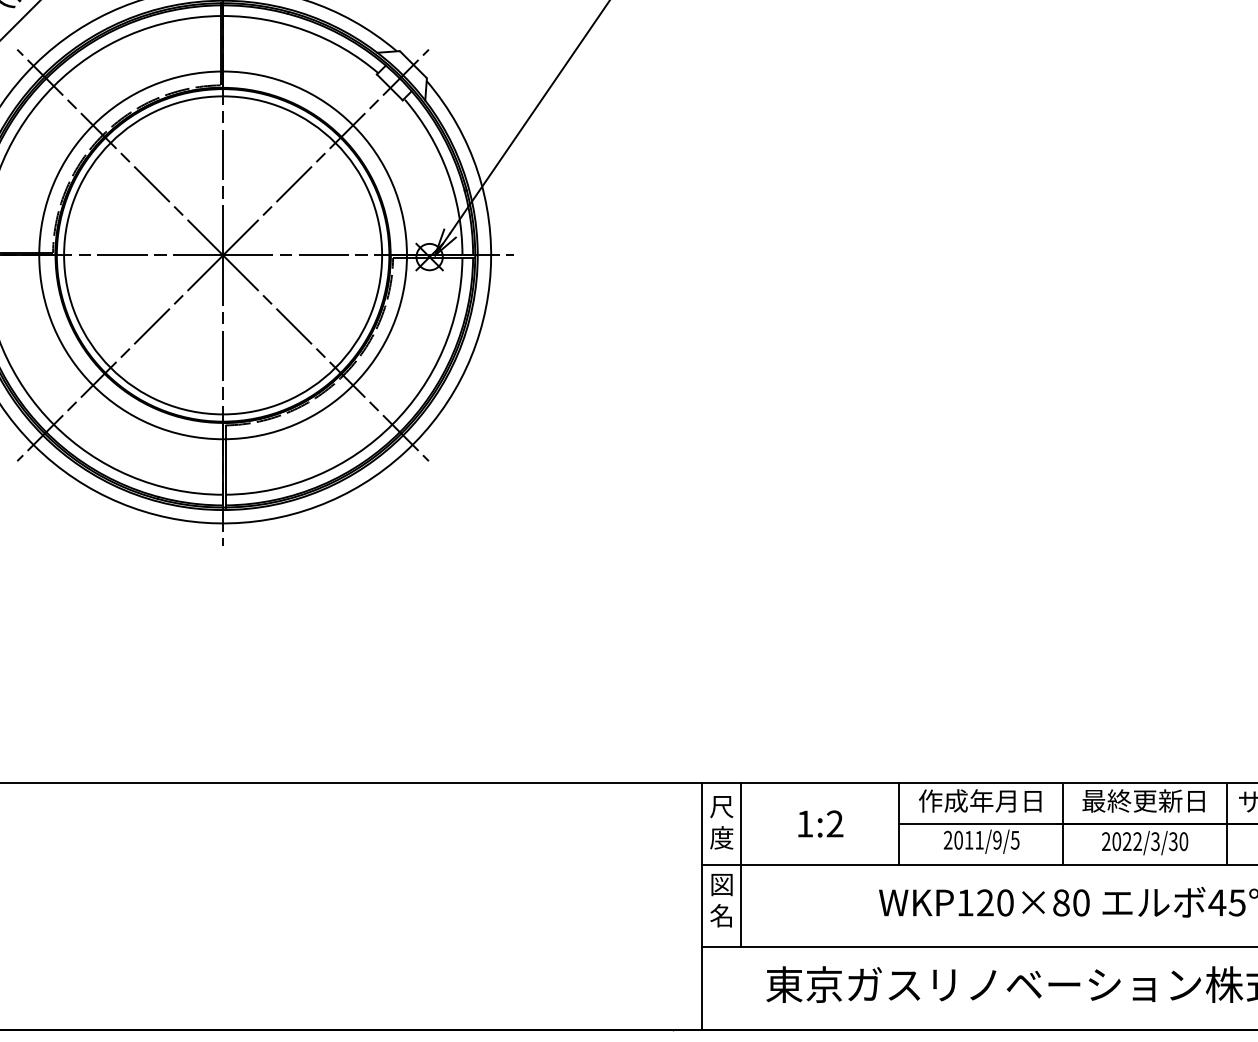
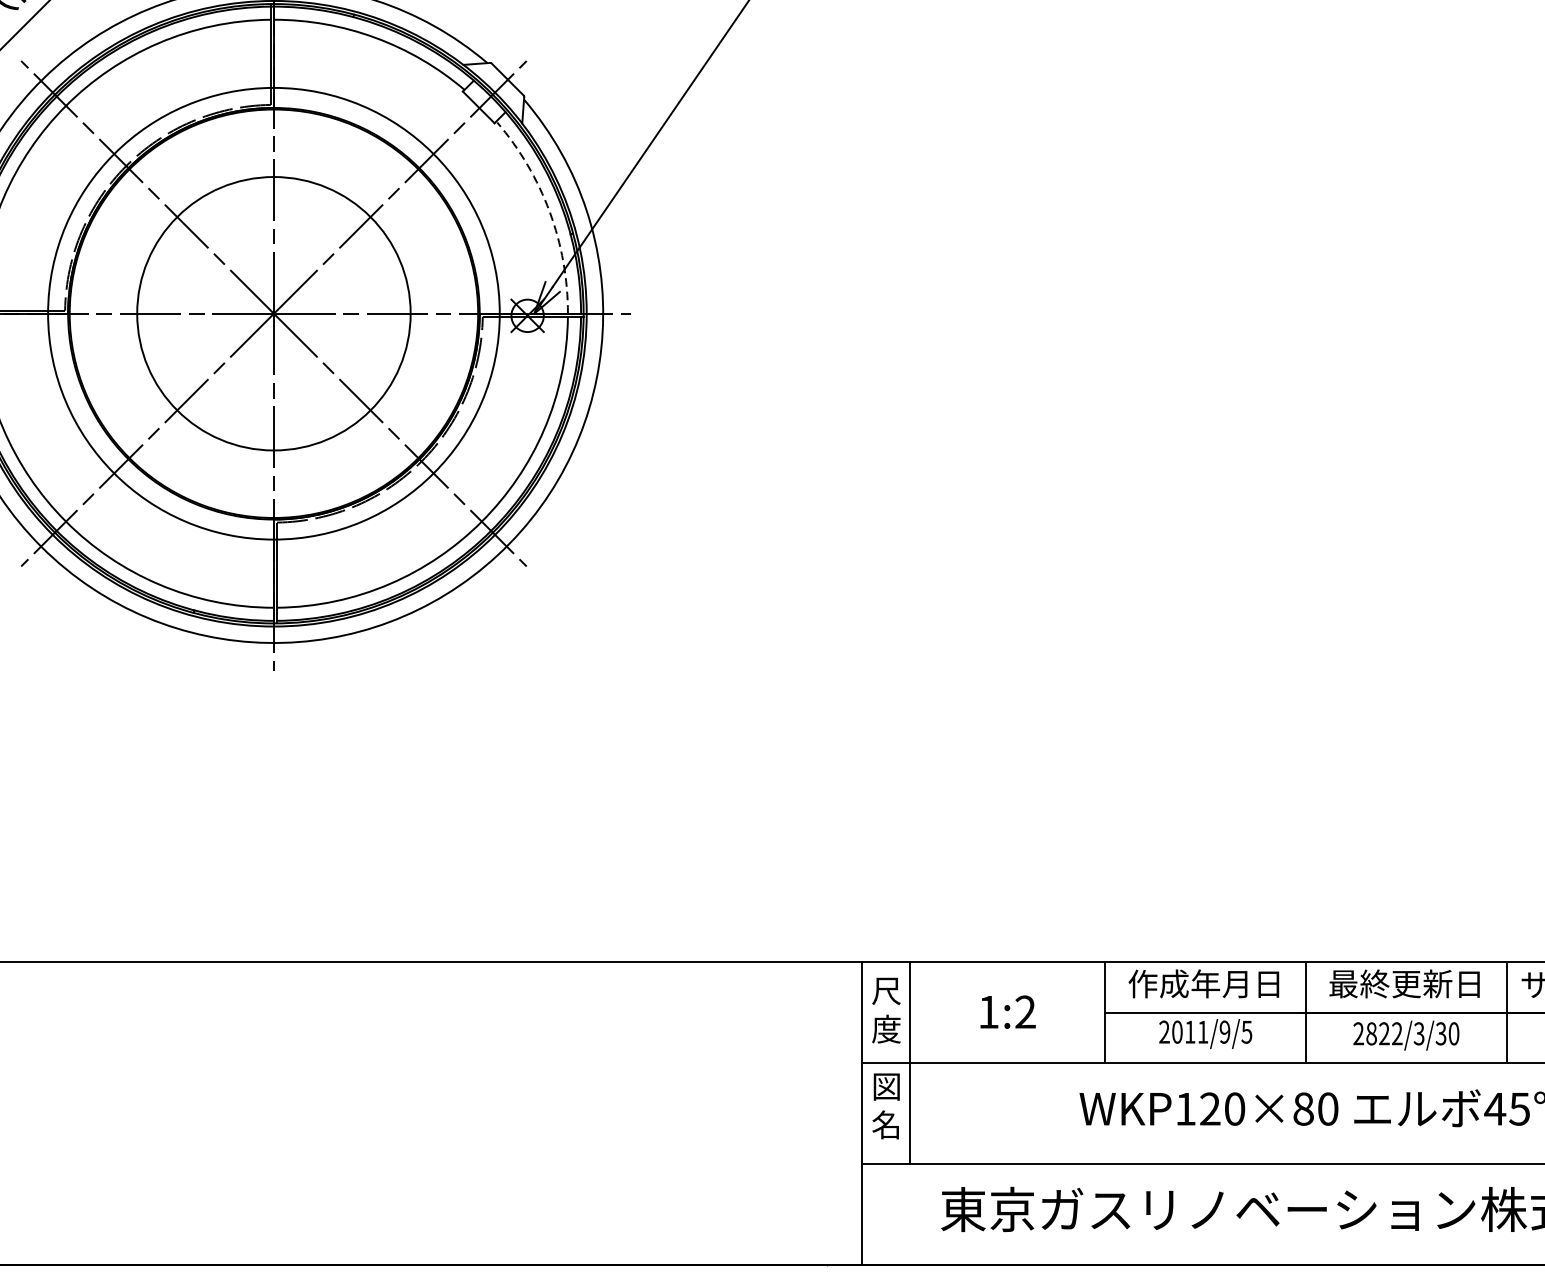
arc: (447, 172) -> (549, 211), solid -> dashed
circle: (223, 255) -> (274, 313), size x0.7
text: (1116, 841) -> (1371, 1033), 2022/3/30 -> 2822/3/30

